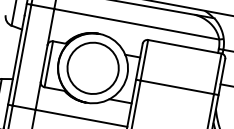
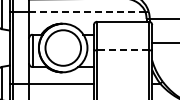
line: (136, 24) -> (87, 12), solid -> dashed
line: (177, 87) -> (123, 50), solid -> dashed

